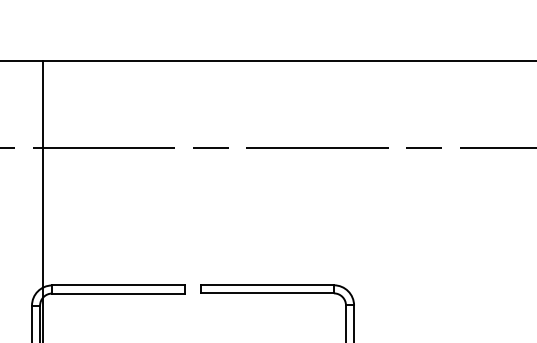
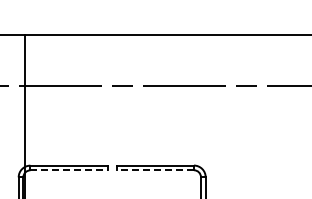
line: (117, 293) -> (68, 170), solid -> dashed
line: (267, 293) -> (155, 170), solid -> dashed

